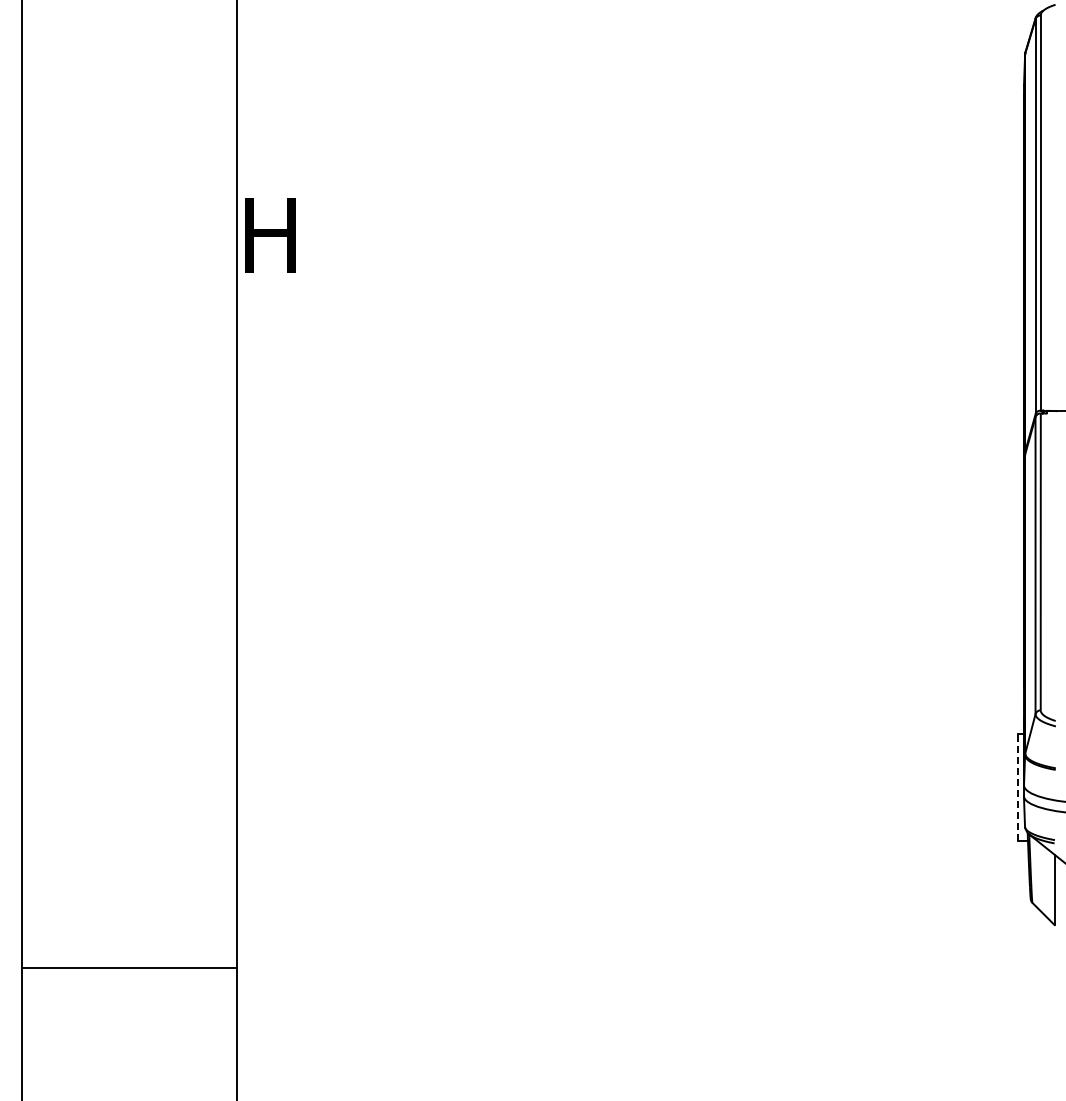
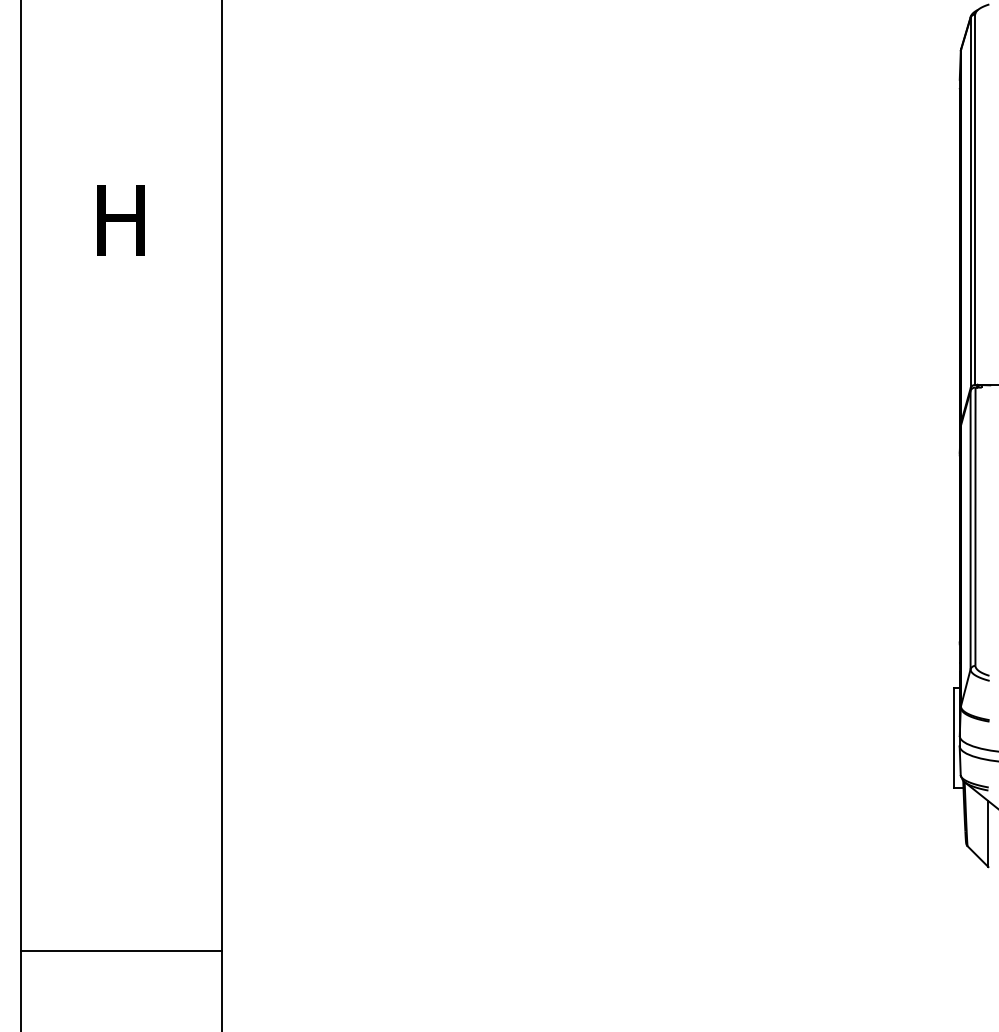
text: (270, 235) -> (121, 220), moved
line: (1017, 787) -> (953, 738), dashed -> solid
line: (129, 967) -> (121, 950), moved

